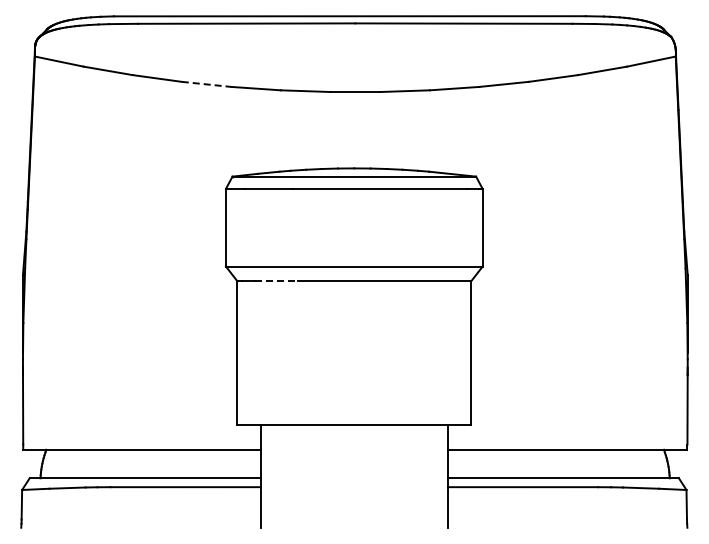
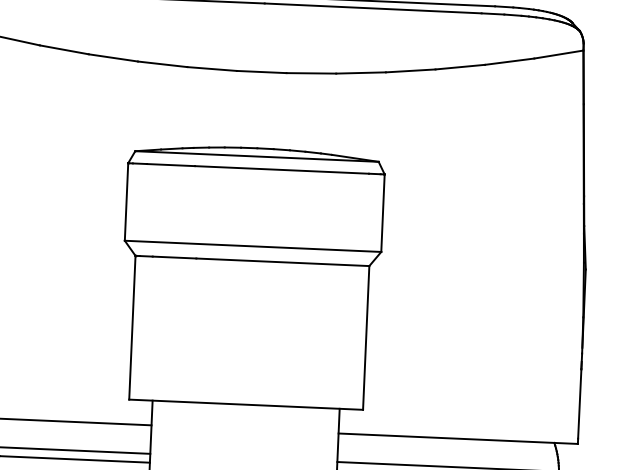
line: (206, 84) -> (113, 58), dashed -> solid
line: (276, 281) -> (174, 257), dashed -> solid

